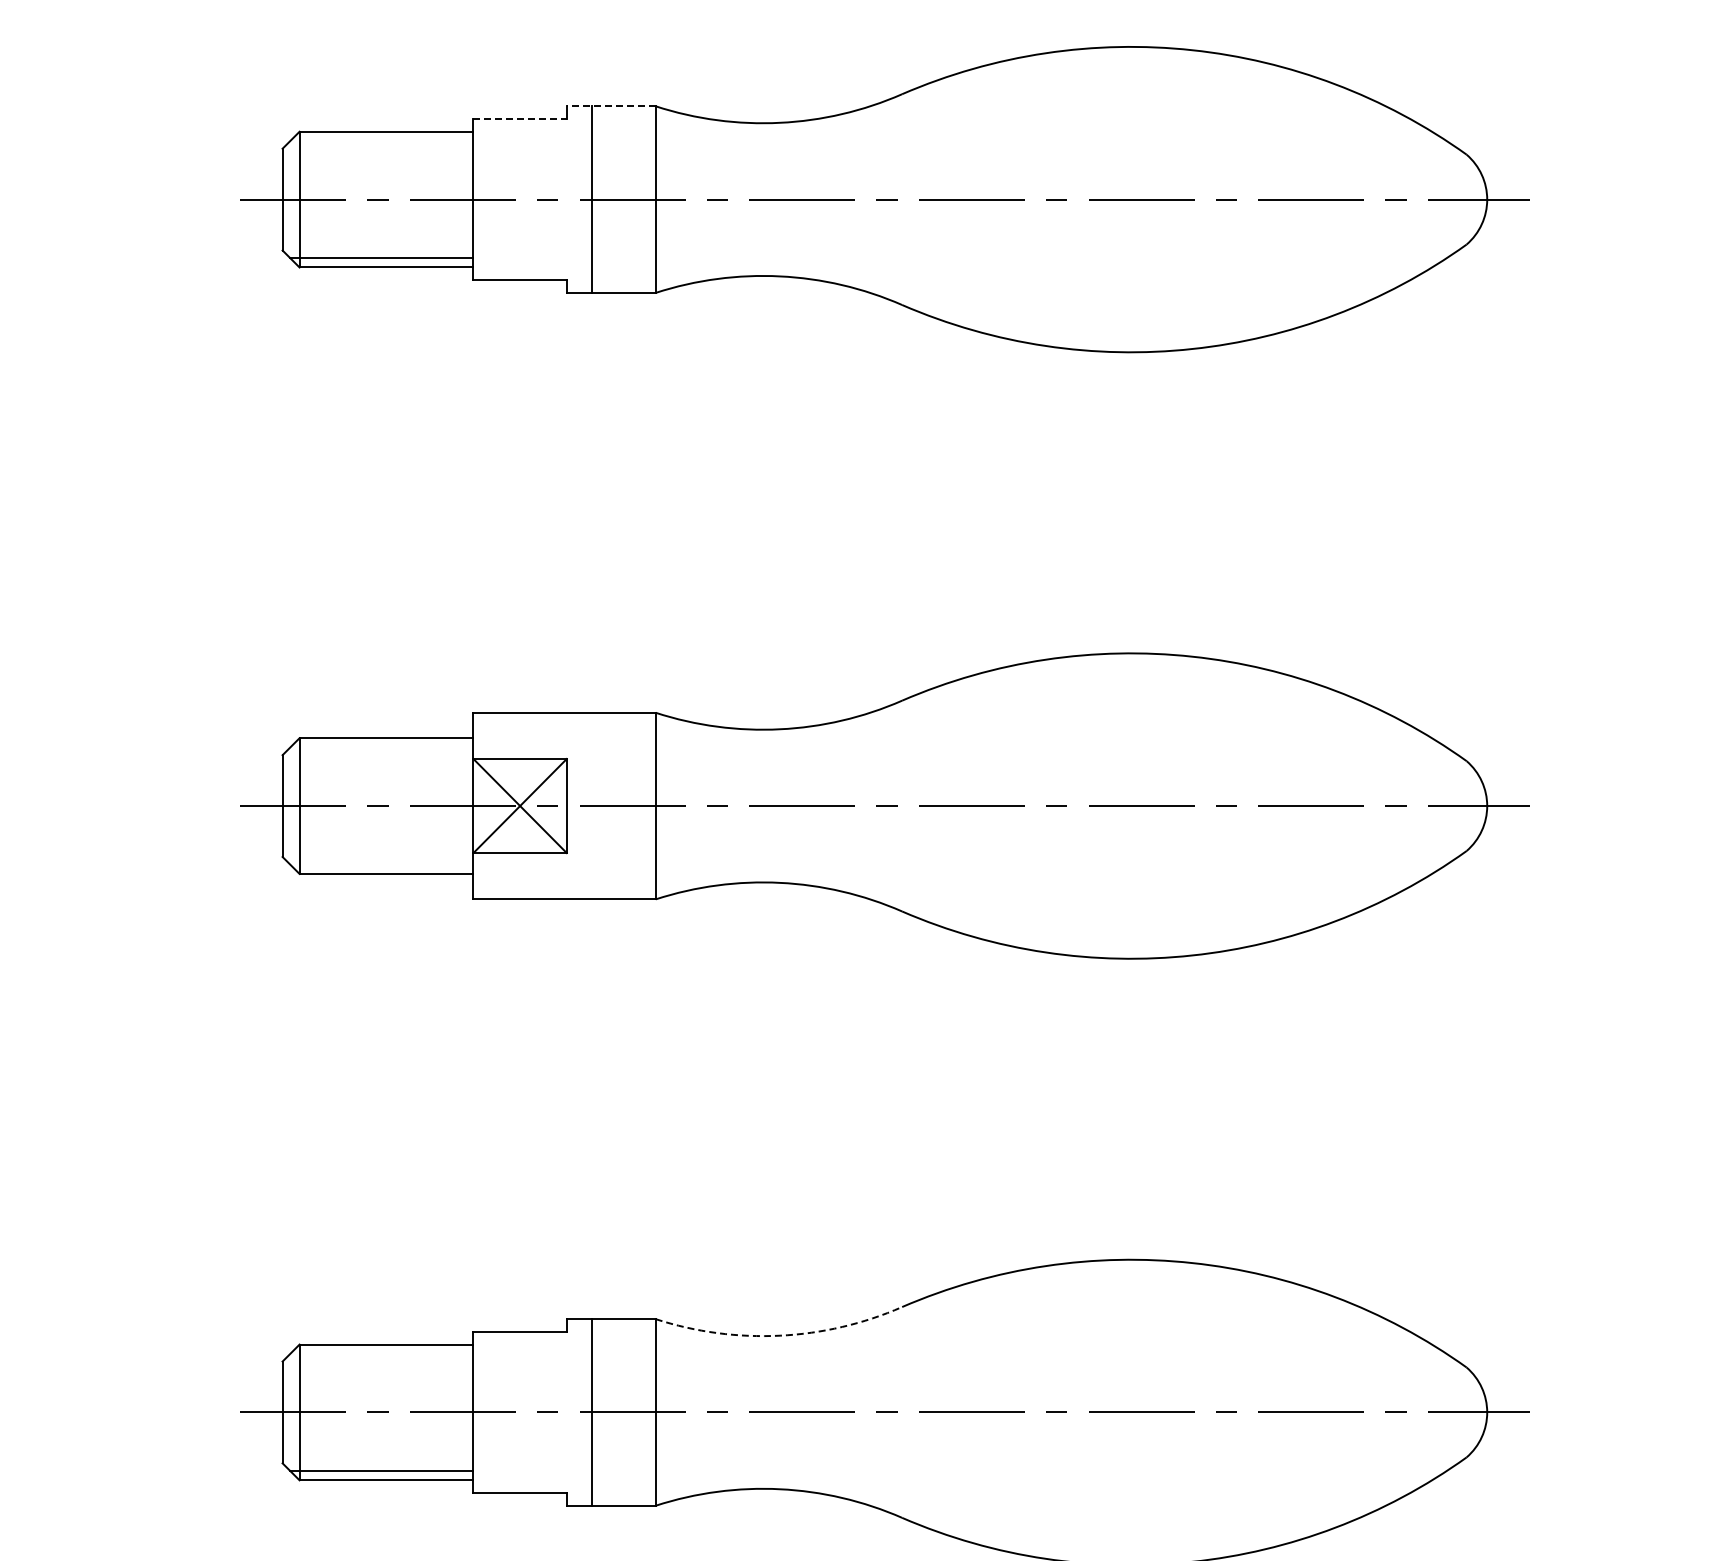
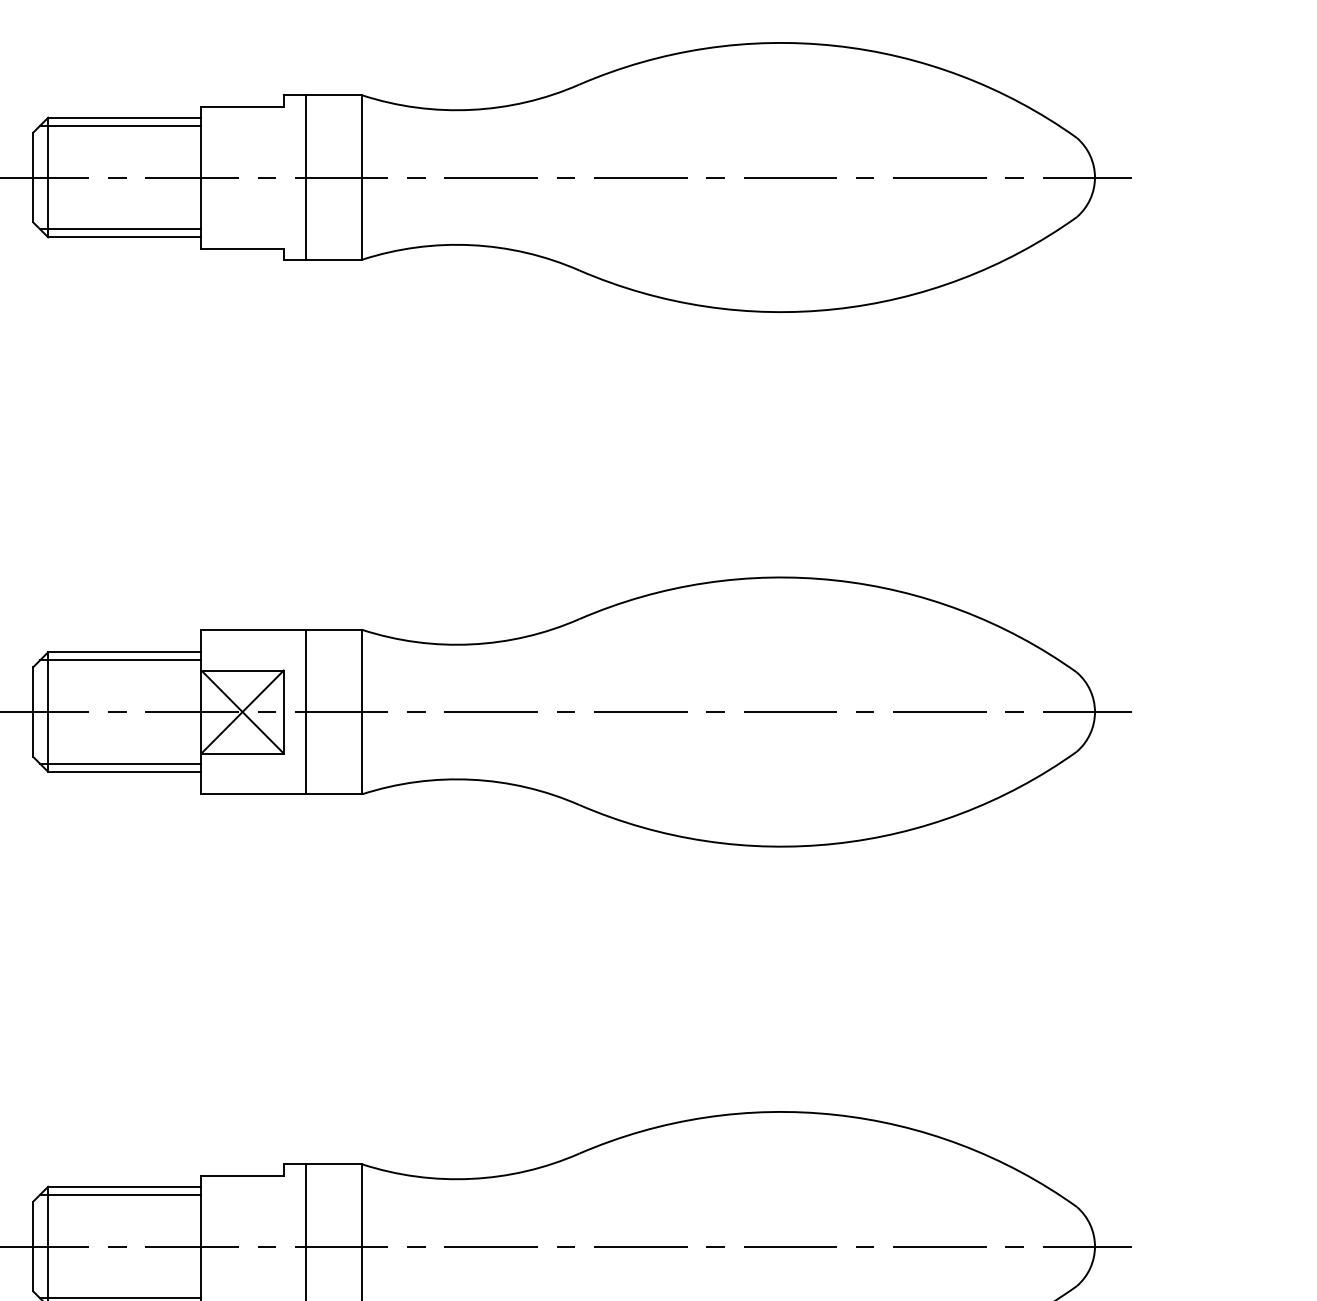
line: (610, 106) -> (322, 95), dashed -> solid
line: (520, 119) -> (242, 106), dashed -> solid
line: (381, 141) -> (120, 126), added
line: (381, 747) -> (120, 660), added
line: (592, 805) -> (306, 711), added
line: (381, 864) -> (120, 763), added
arc: (780, 1335) -> (472, 1178), dashed -> solid
line: (381, 1353) -> (120, 1194), added

